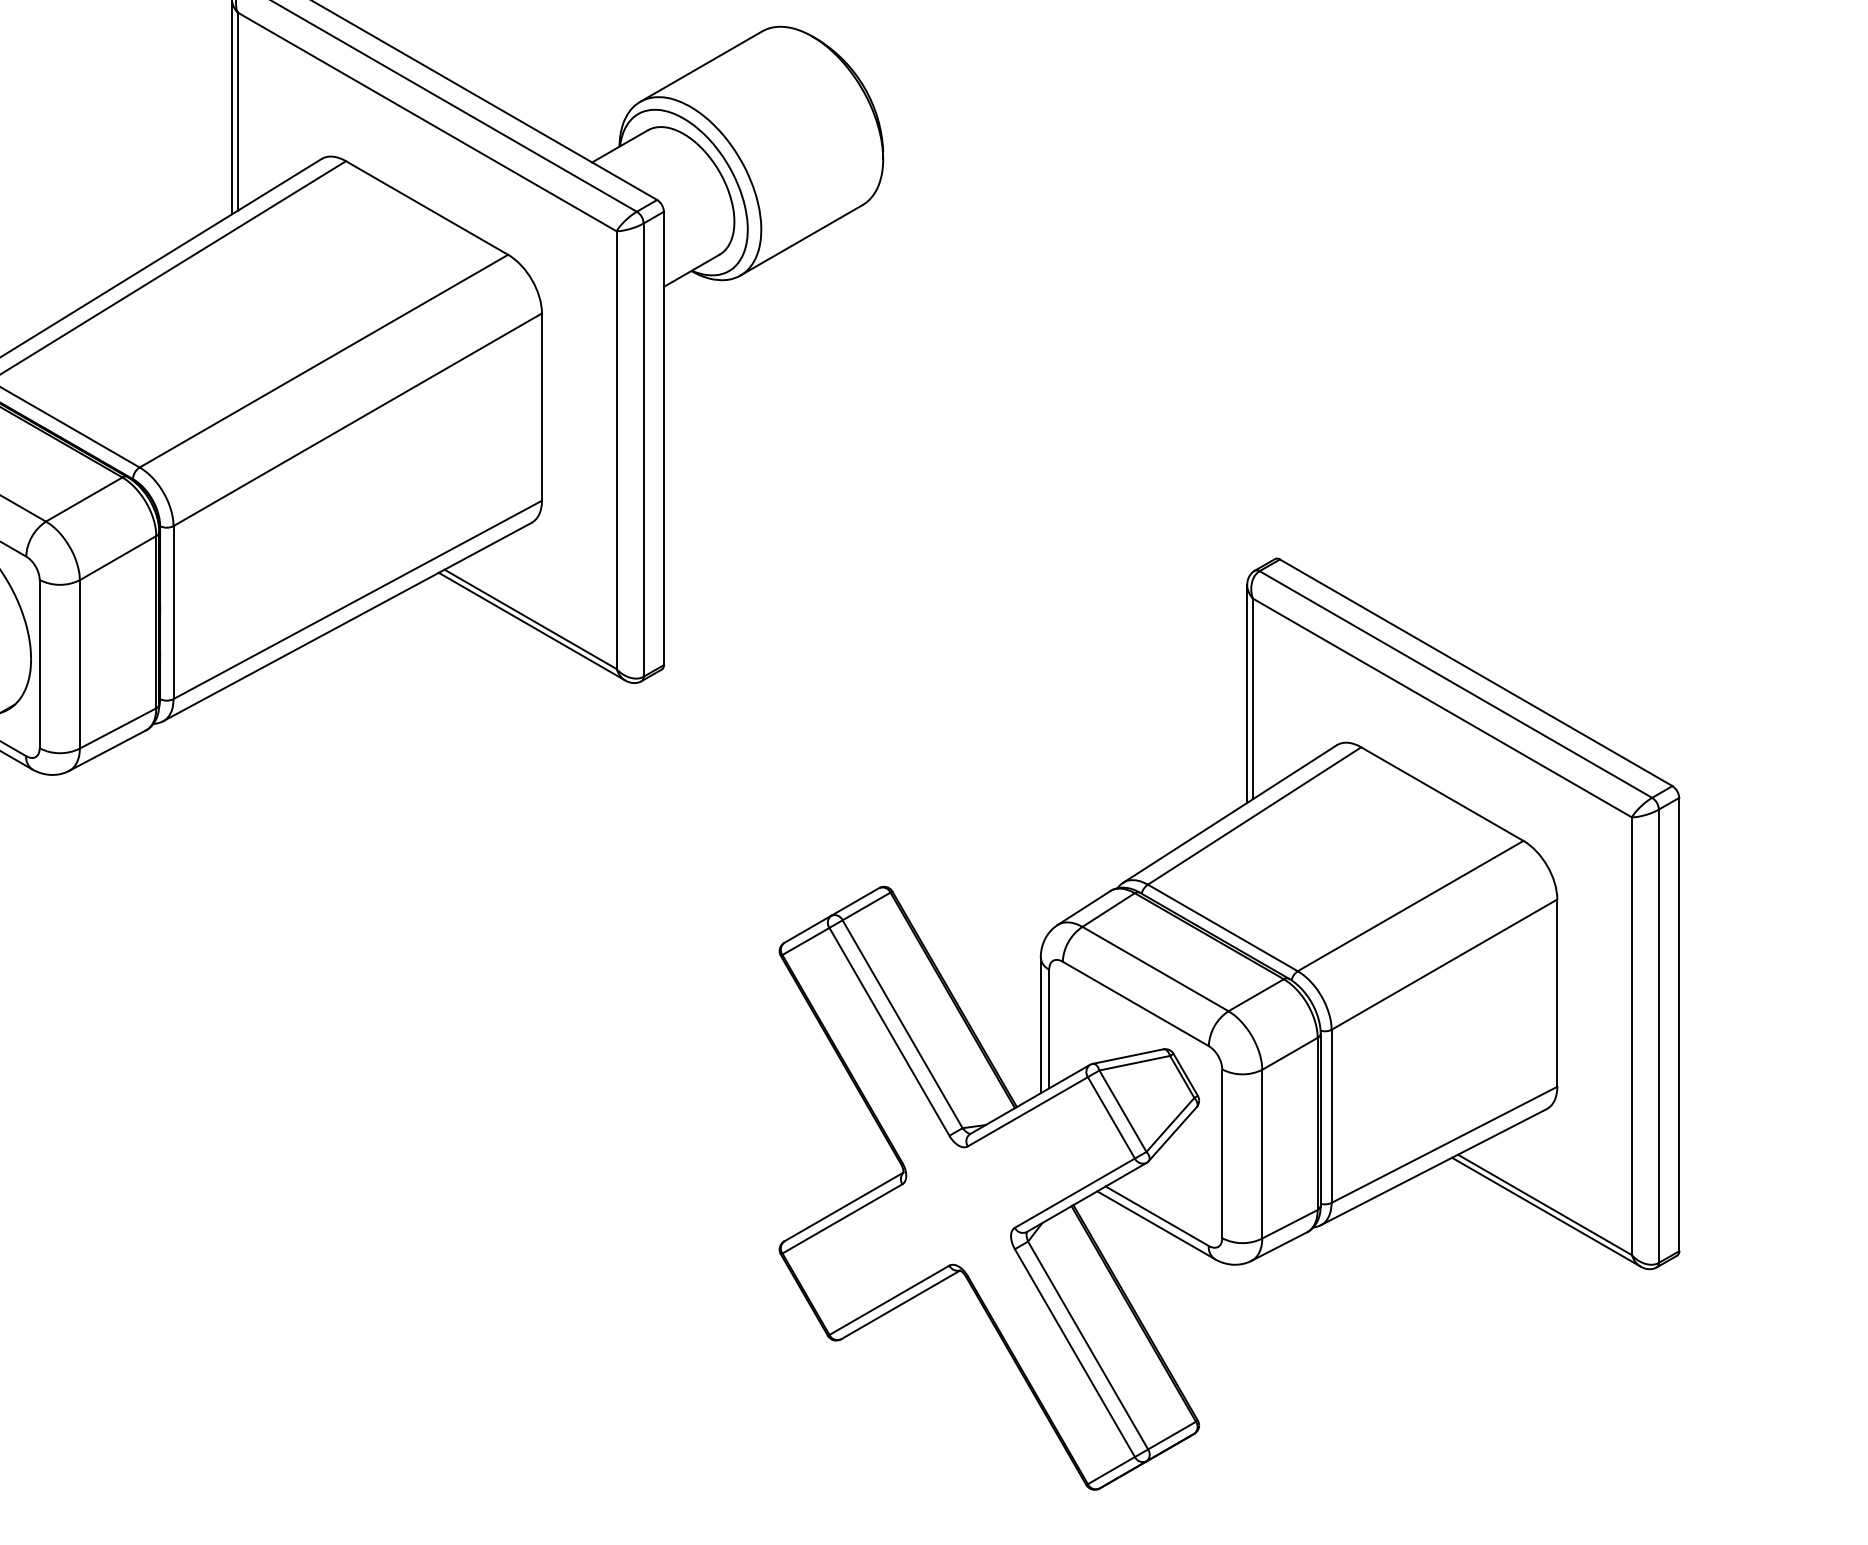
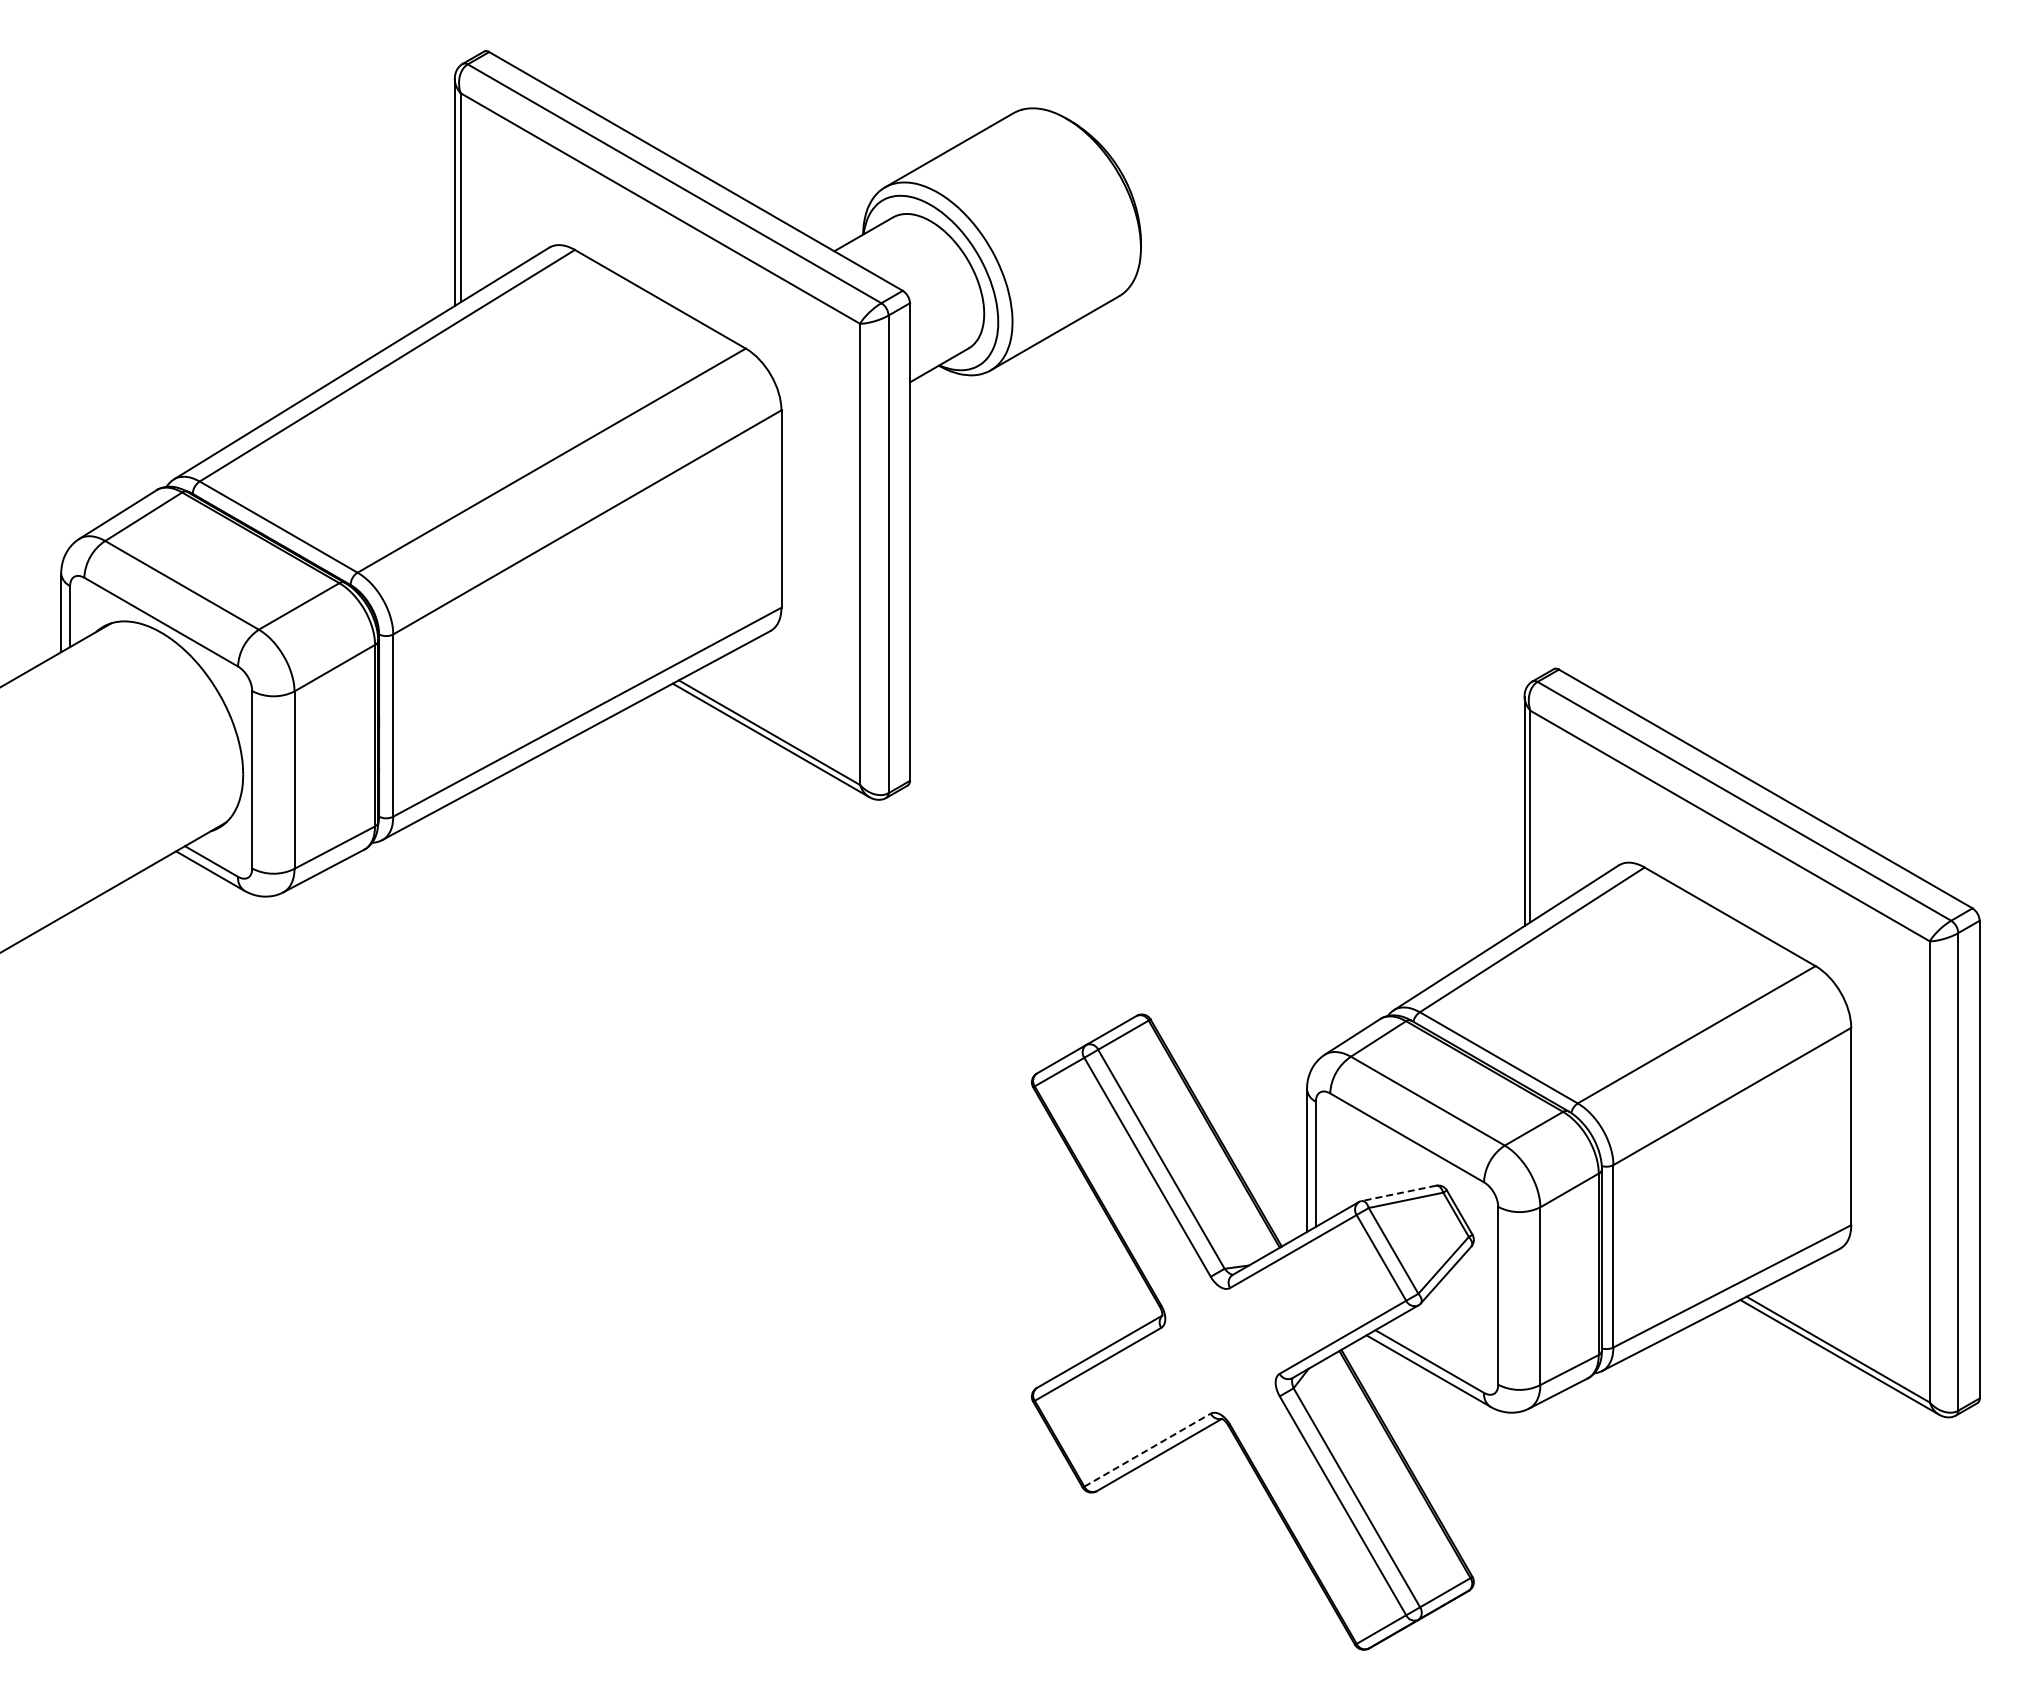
line: (1127, 1056) -> (1398, 1193), solid -> dashed
line: (889, 1300) -> (1147, 1450), solid -> dashed

